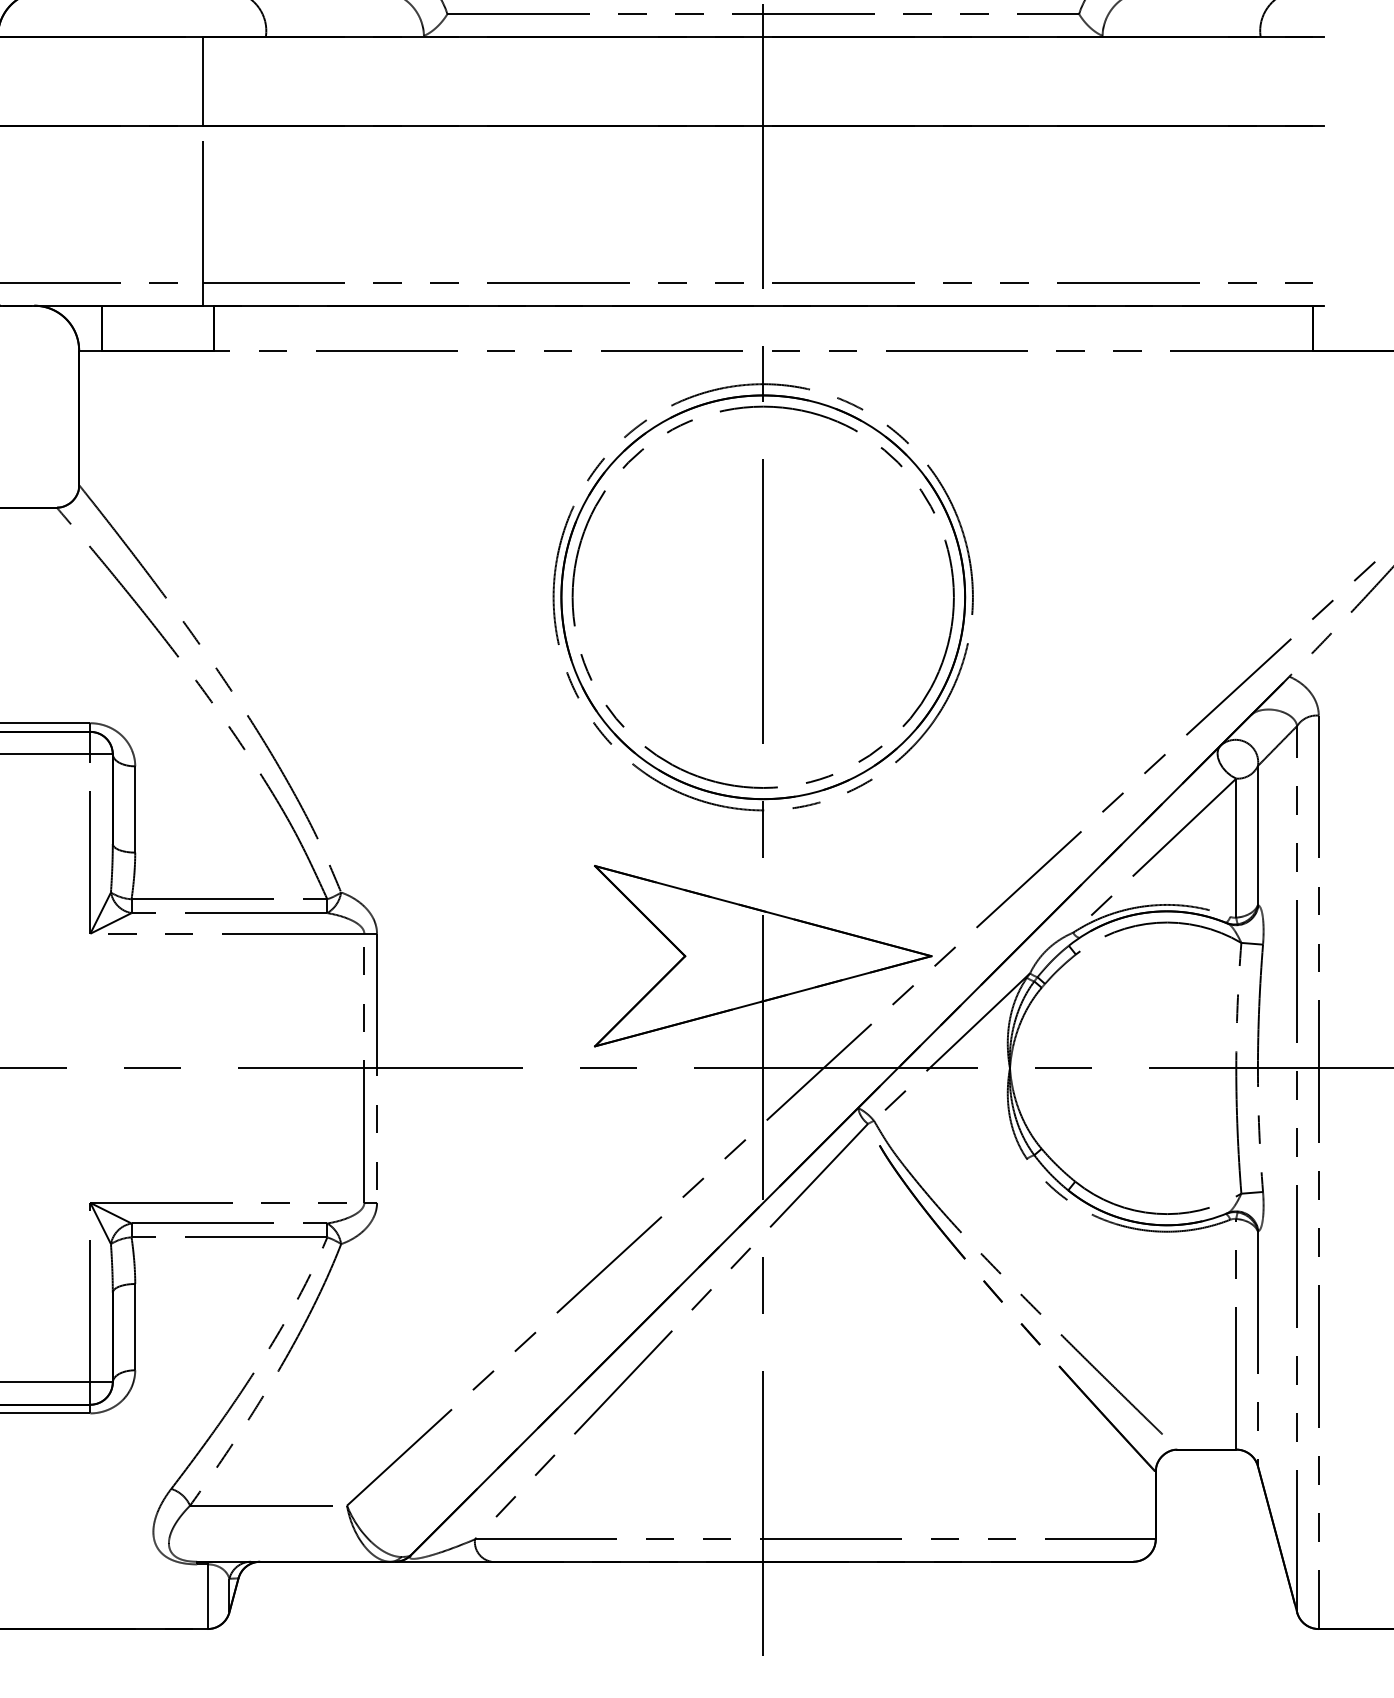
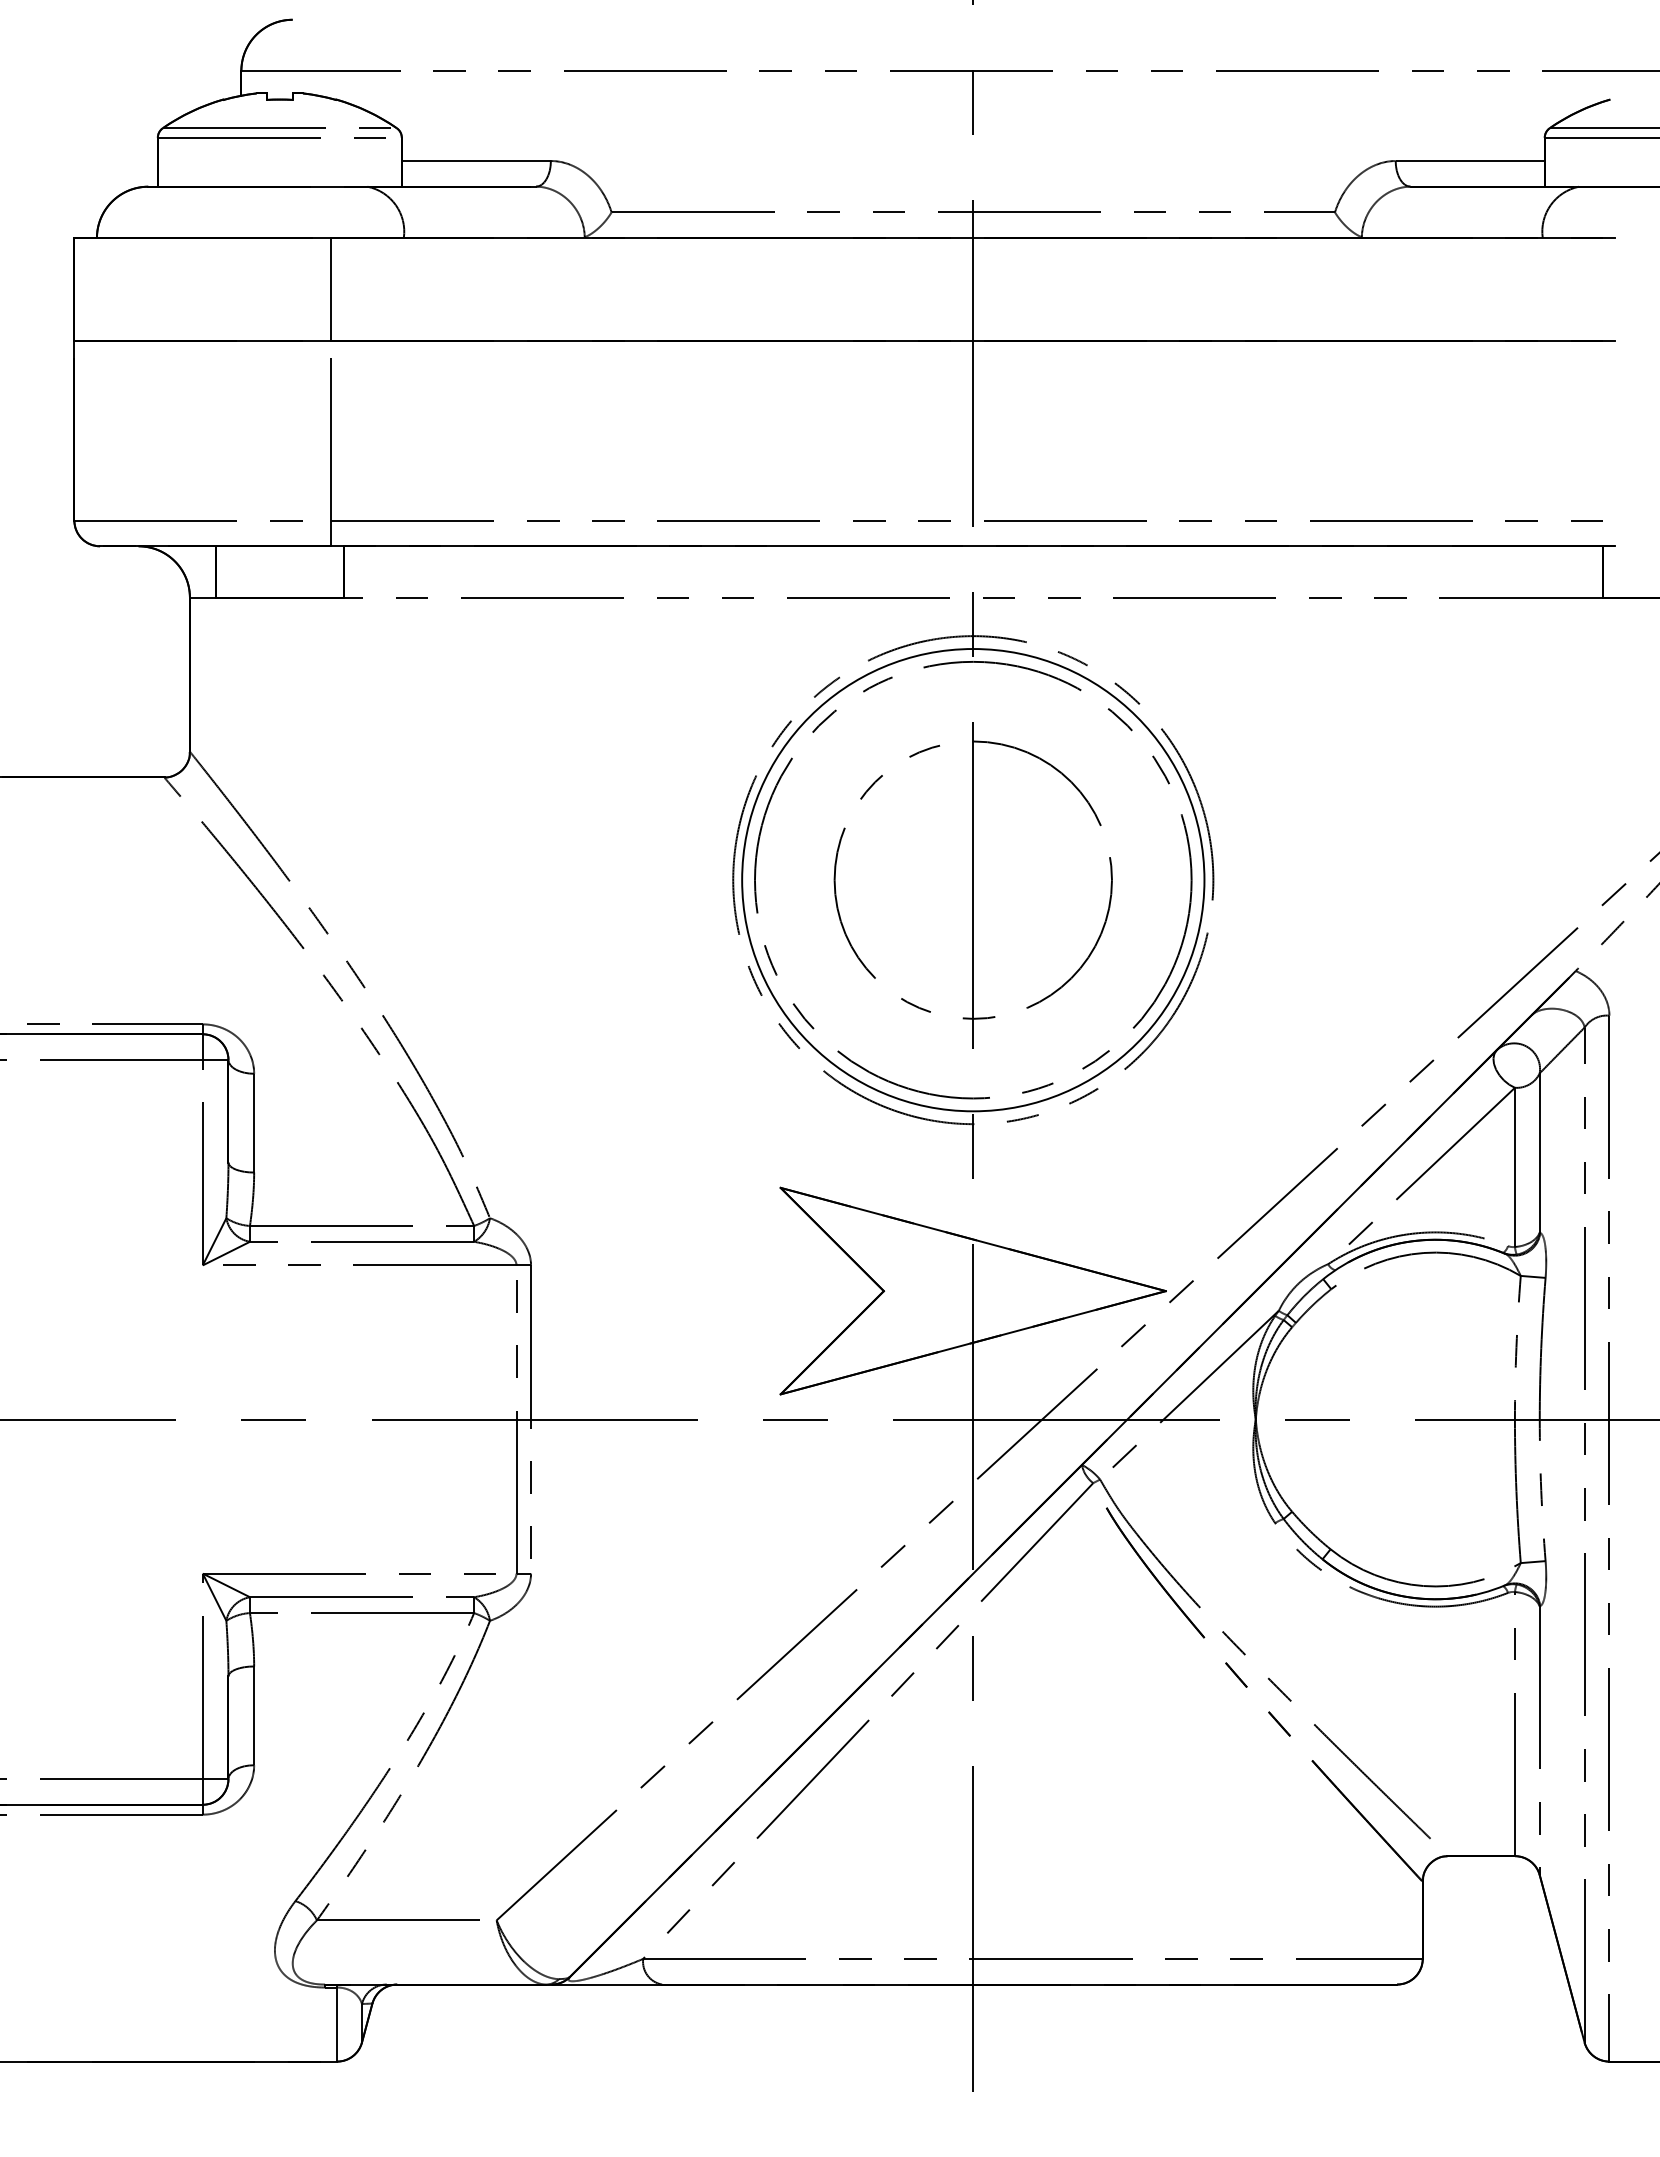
circle: (763, 597) -> (973, 880), size x0.6

